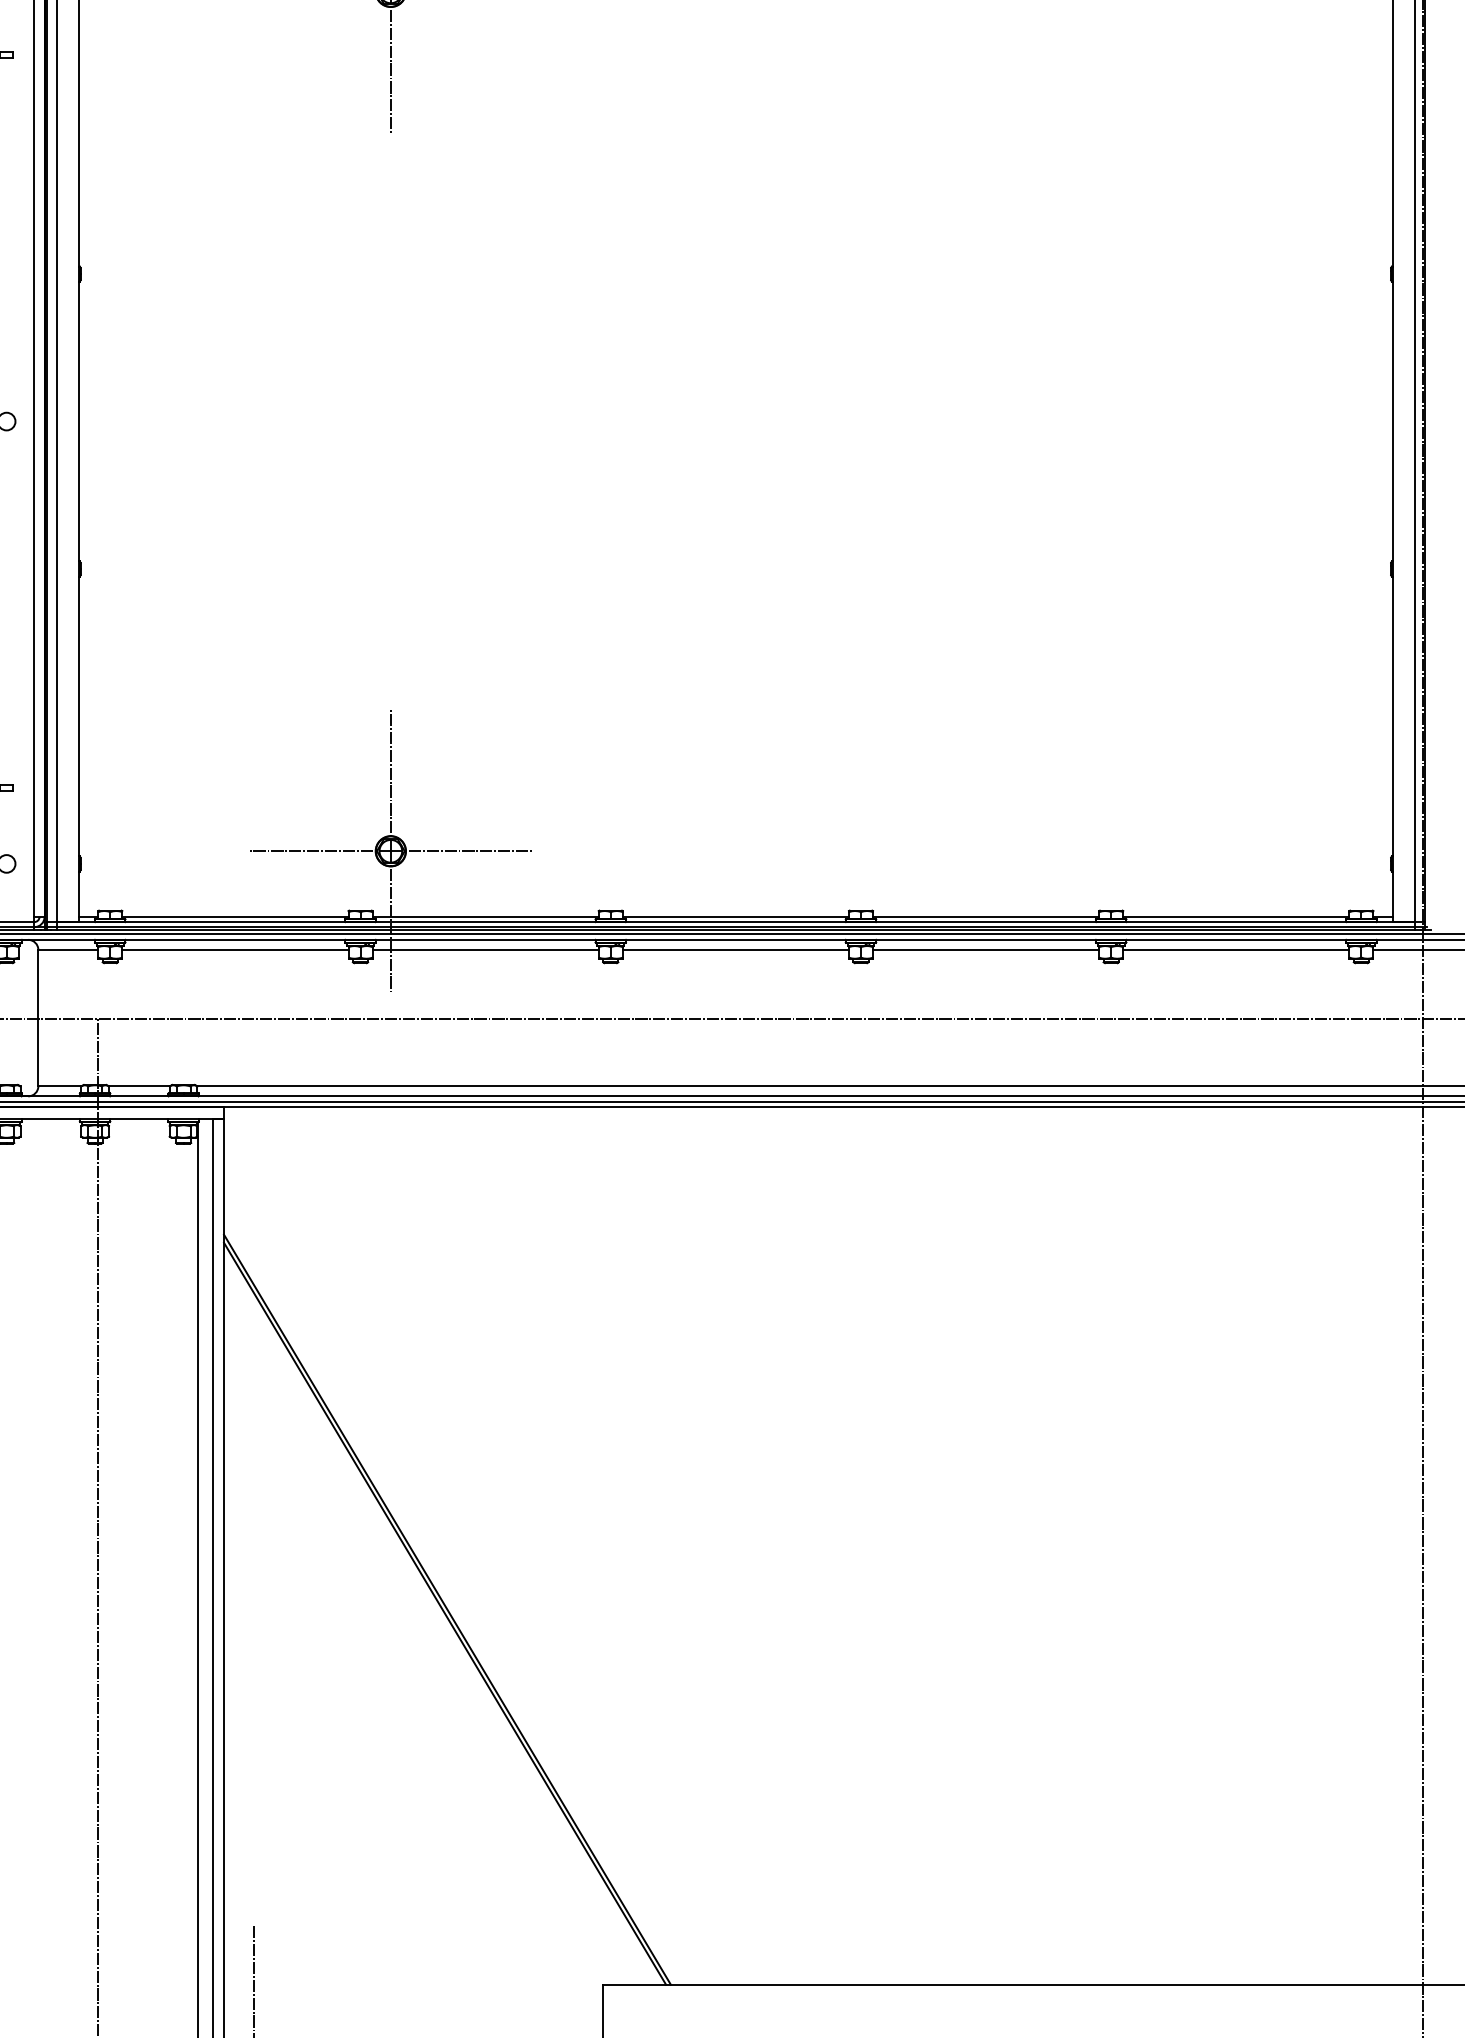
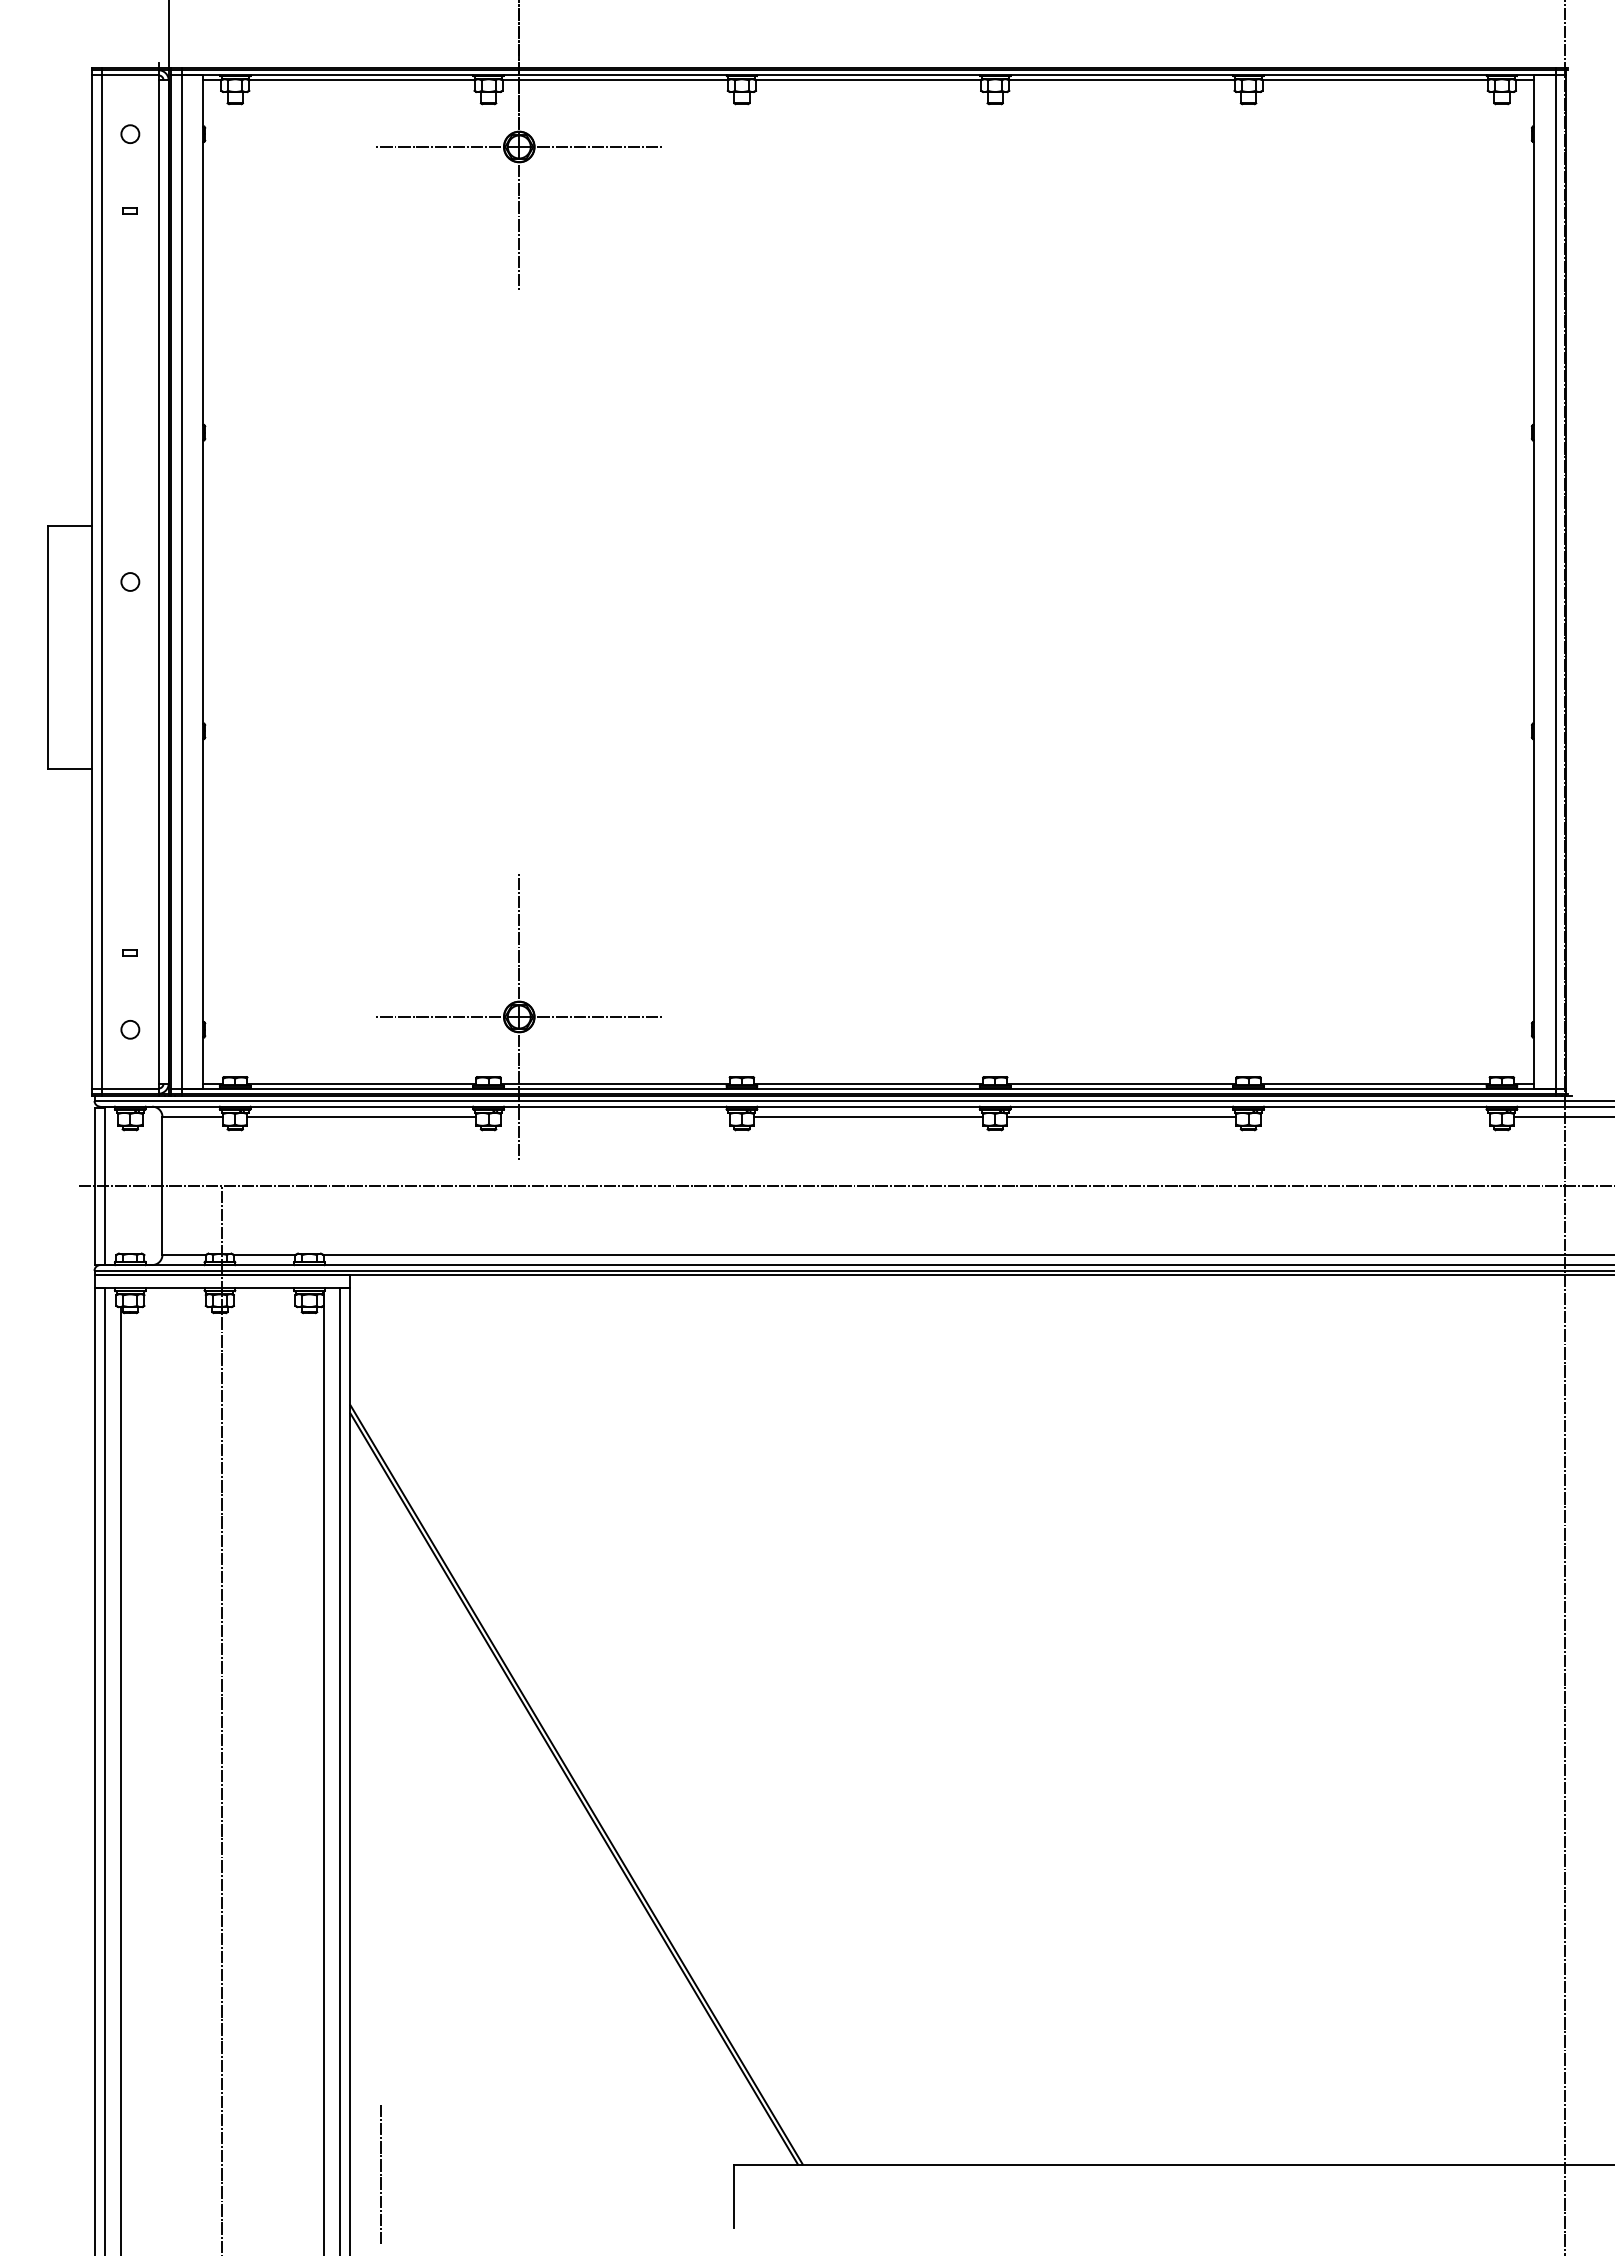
line: (484, 949) -> (614, 1116), removed
line: (1235, 949) -> (1374, 1116), removed

